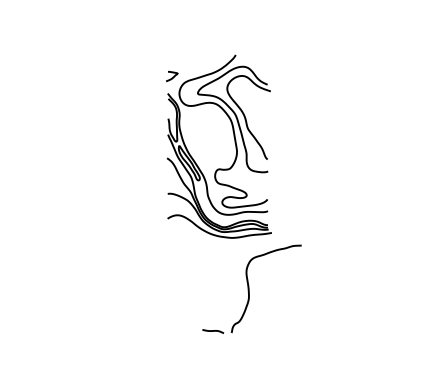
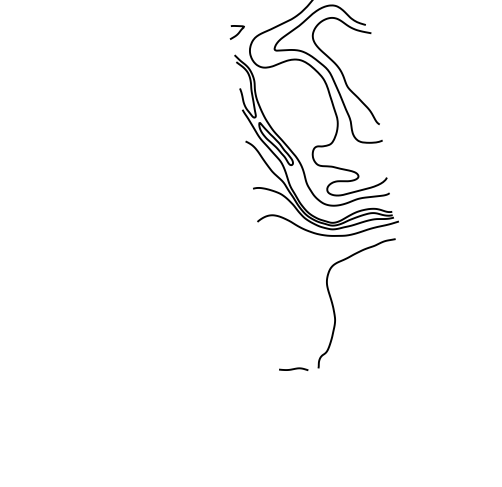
part: (251, 288) -> (336, 305), moved

